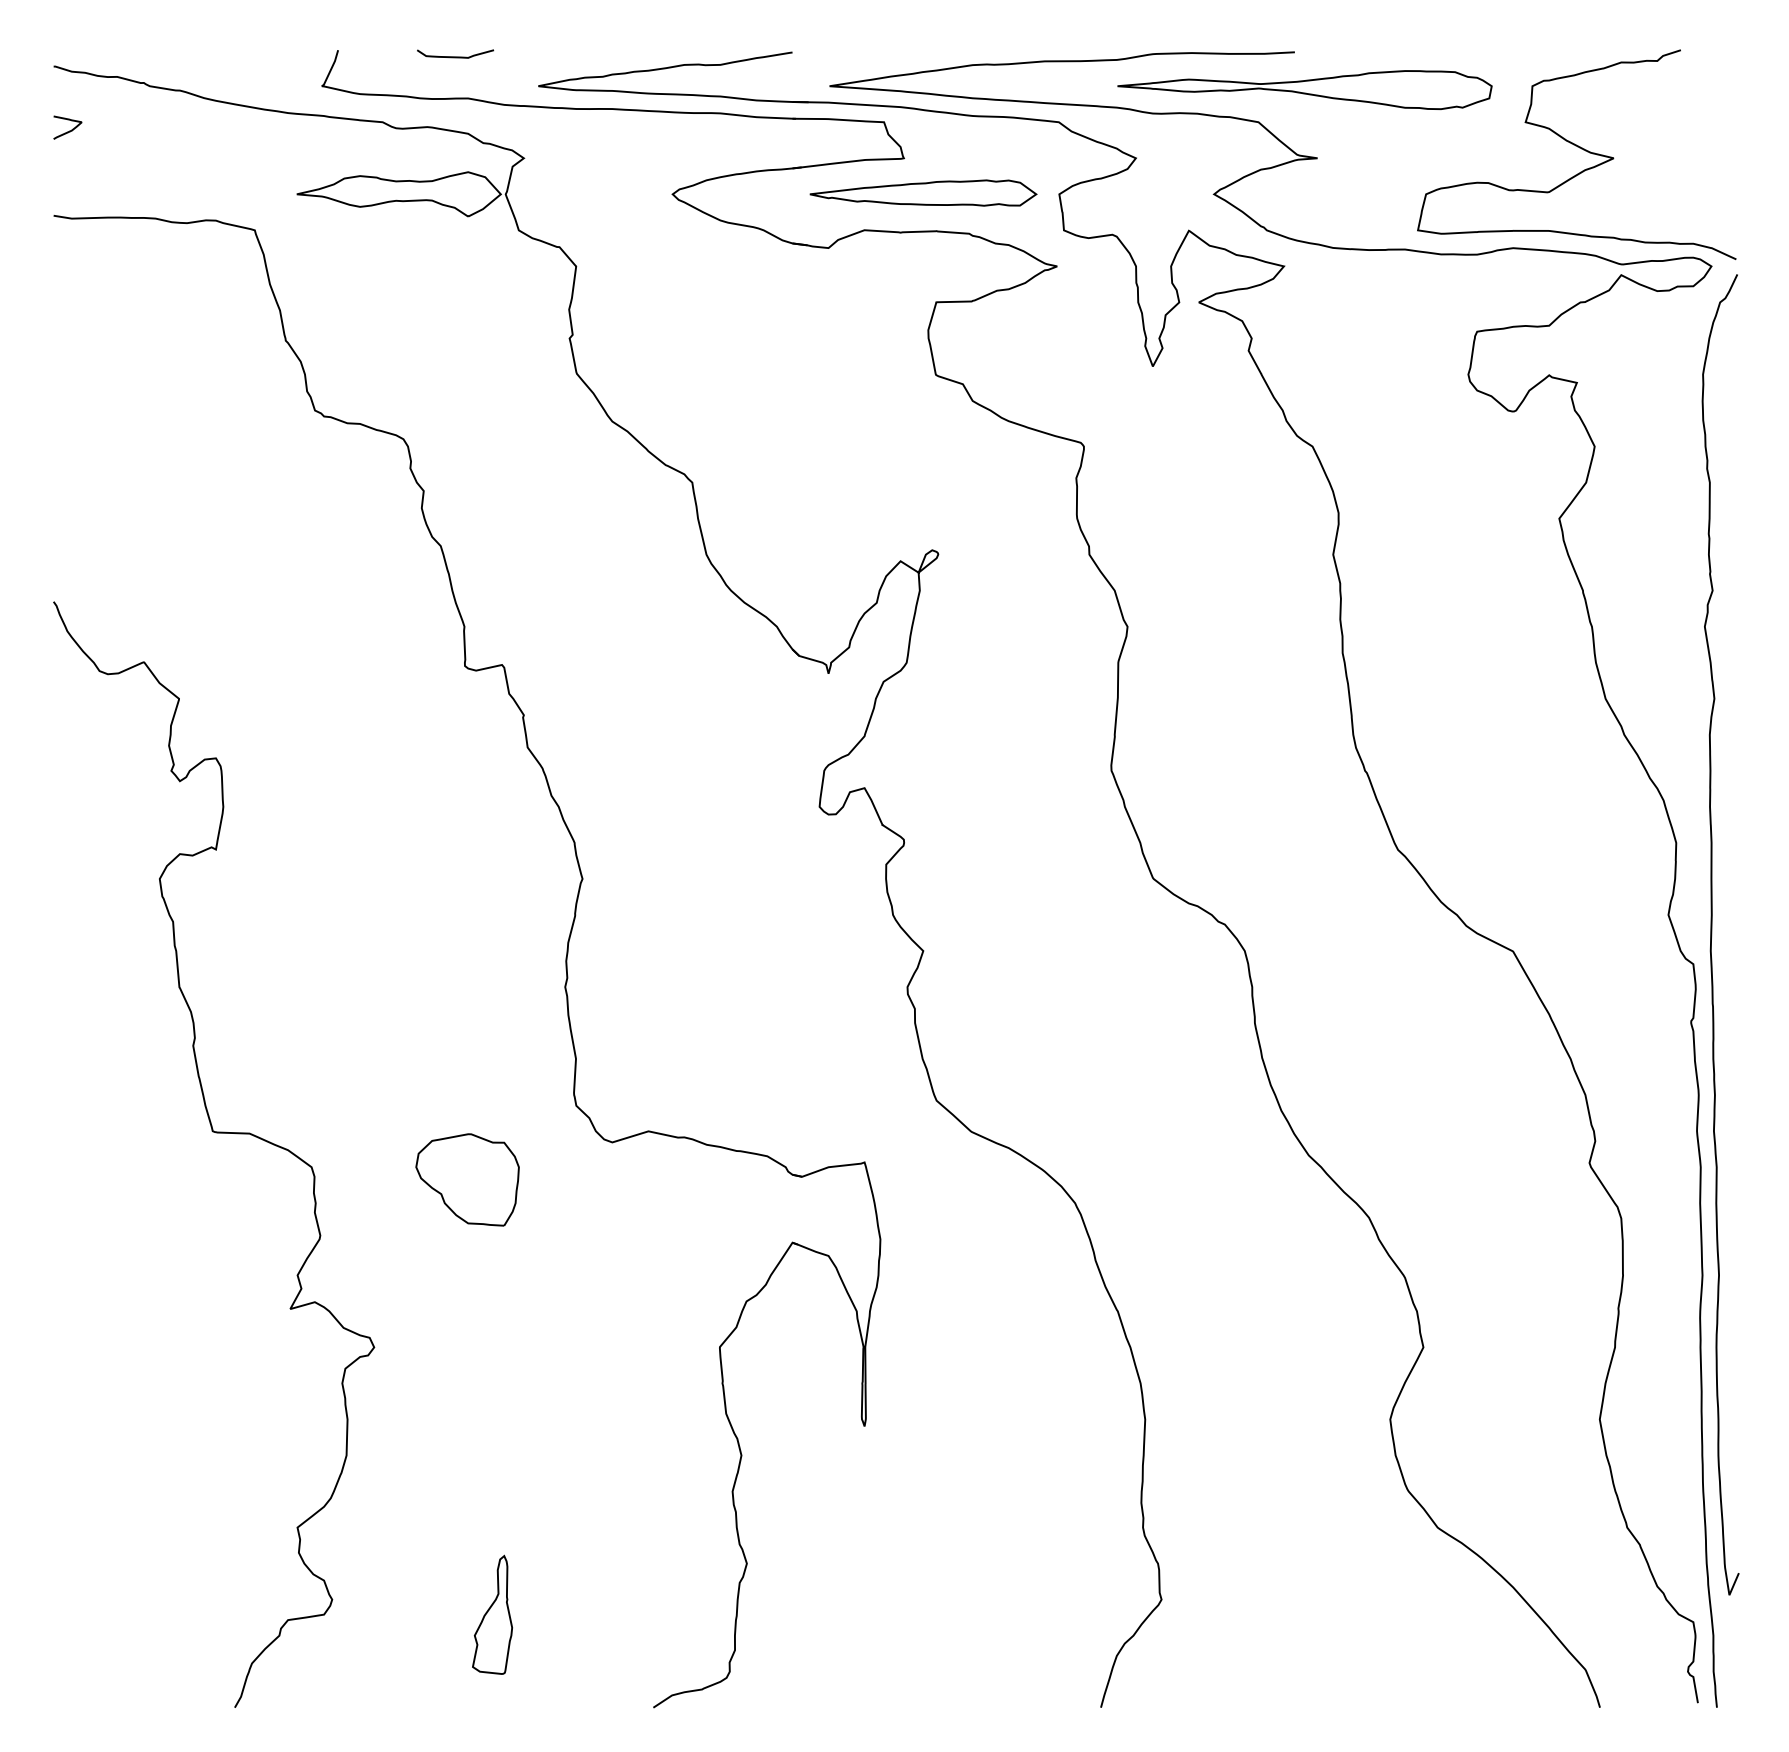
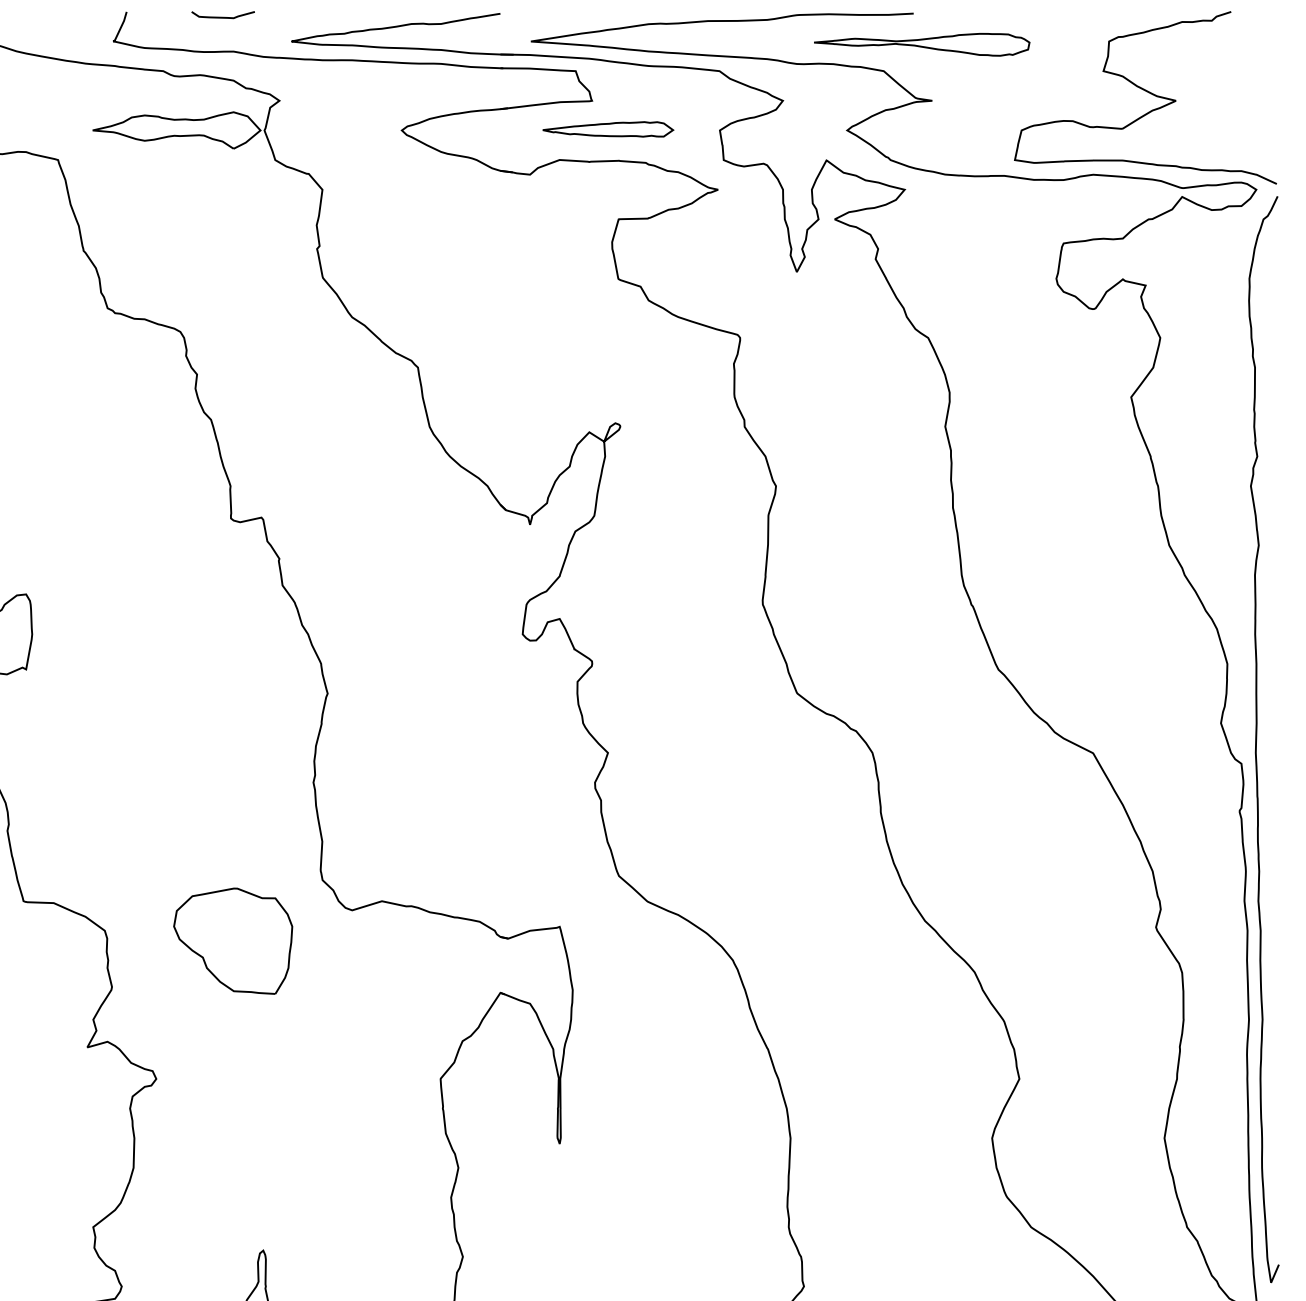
part: (1304, 90) -> (921, 45), size x0.7
part: (923, 192) -> (608, 128), size x0.7
part: (467, 1179) -> (233, 940), size x1.4

